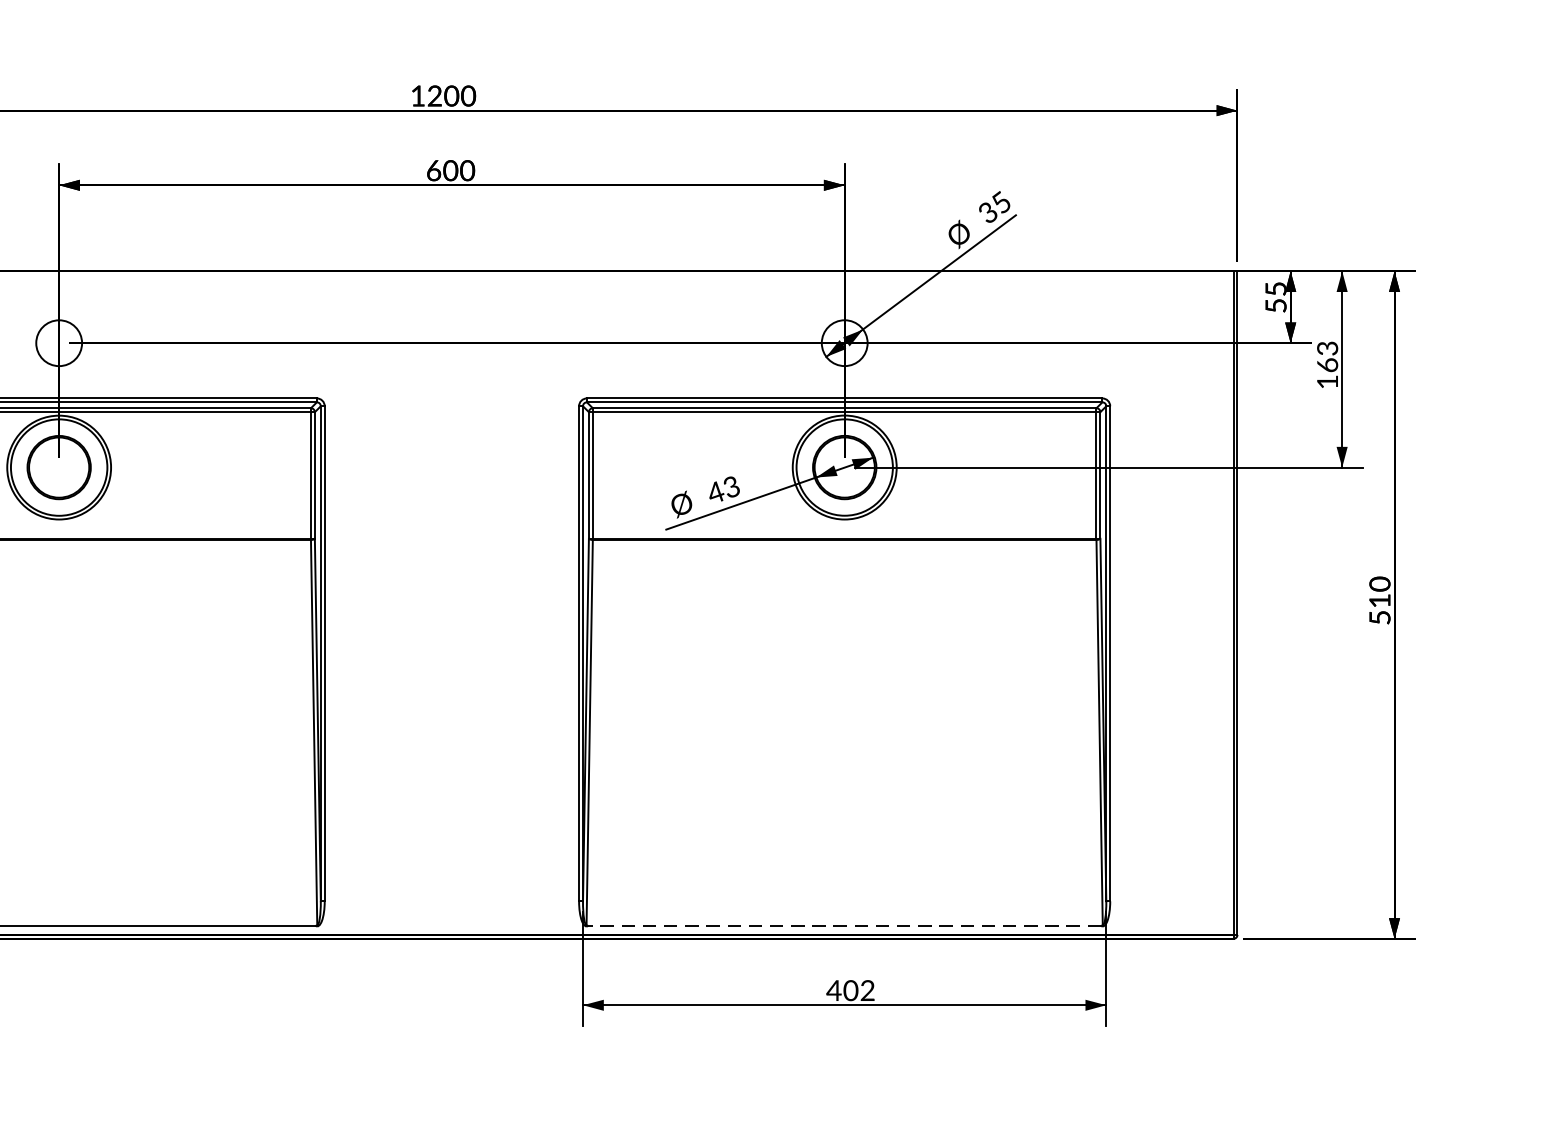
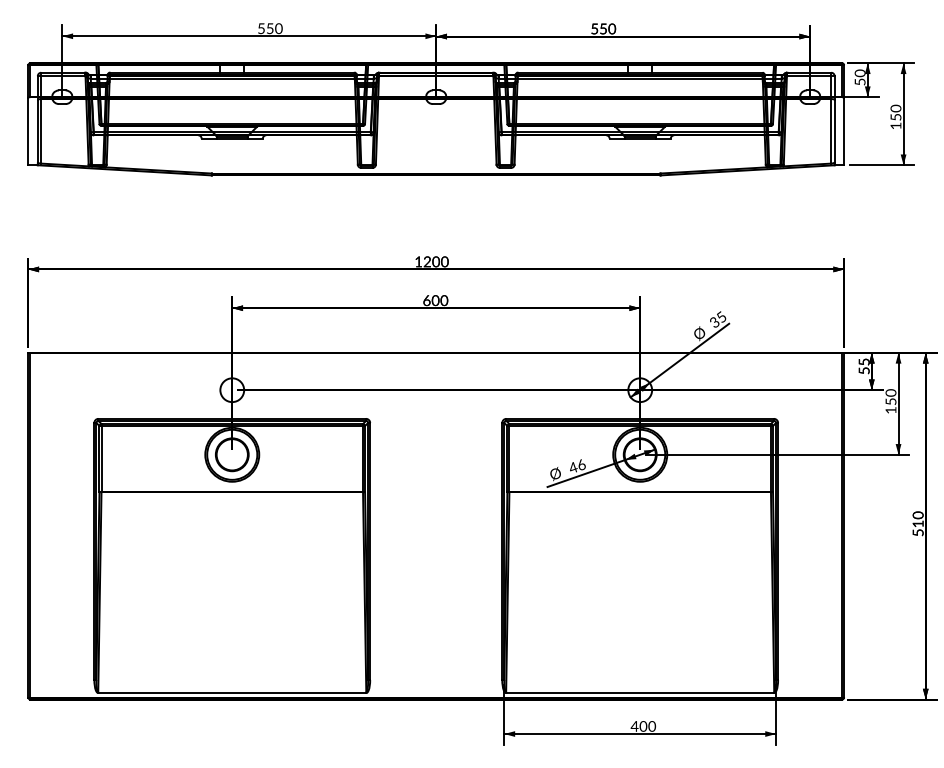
text: (1326, 357) -> (890, 397), 163 -> 150
text: (731, 486) -> (581, 464), 43 -> 46
line: (843, 925) -> (639, 692), dashed -> solid
text: (868, 992) -> (652, 727), 402 -> 400

